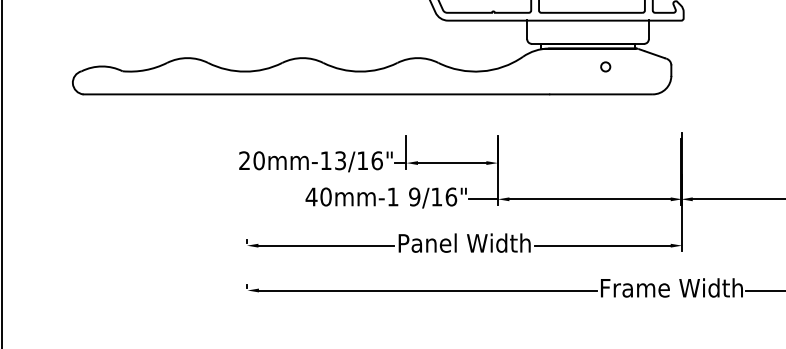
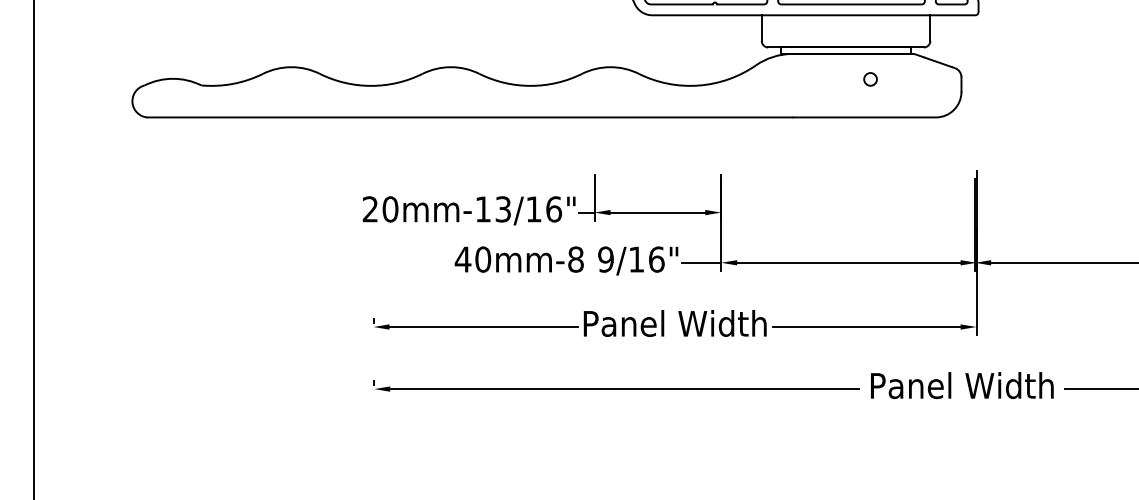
text: (392, 196) -> (575, 259), 40mm-1 -> 40mm-8
text: (671, 287) -> (961, 385), Frame Width -> Panel Width

